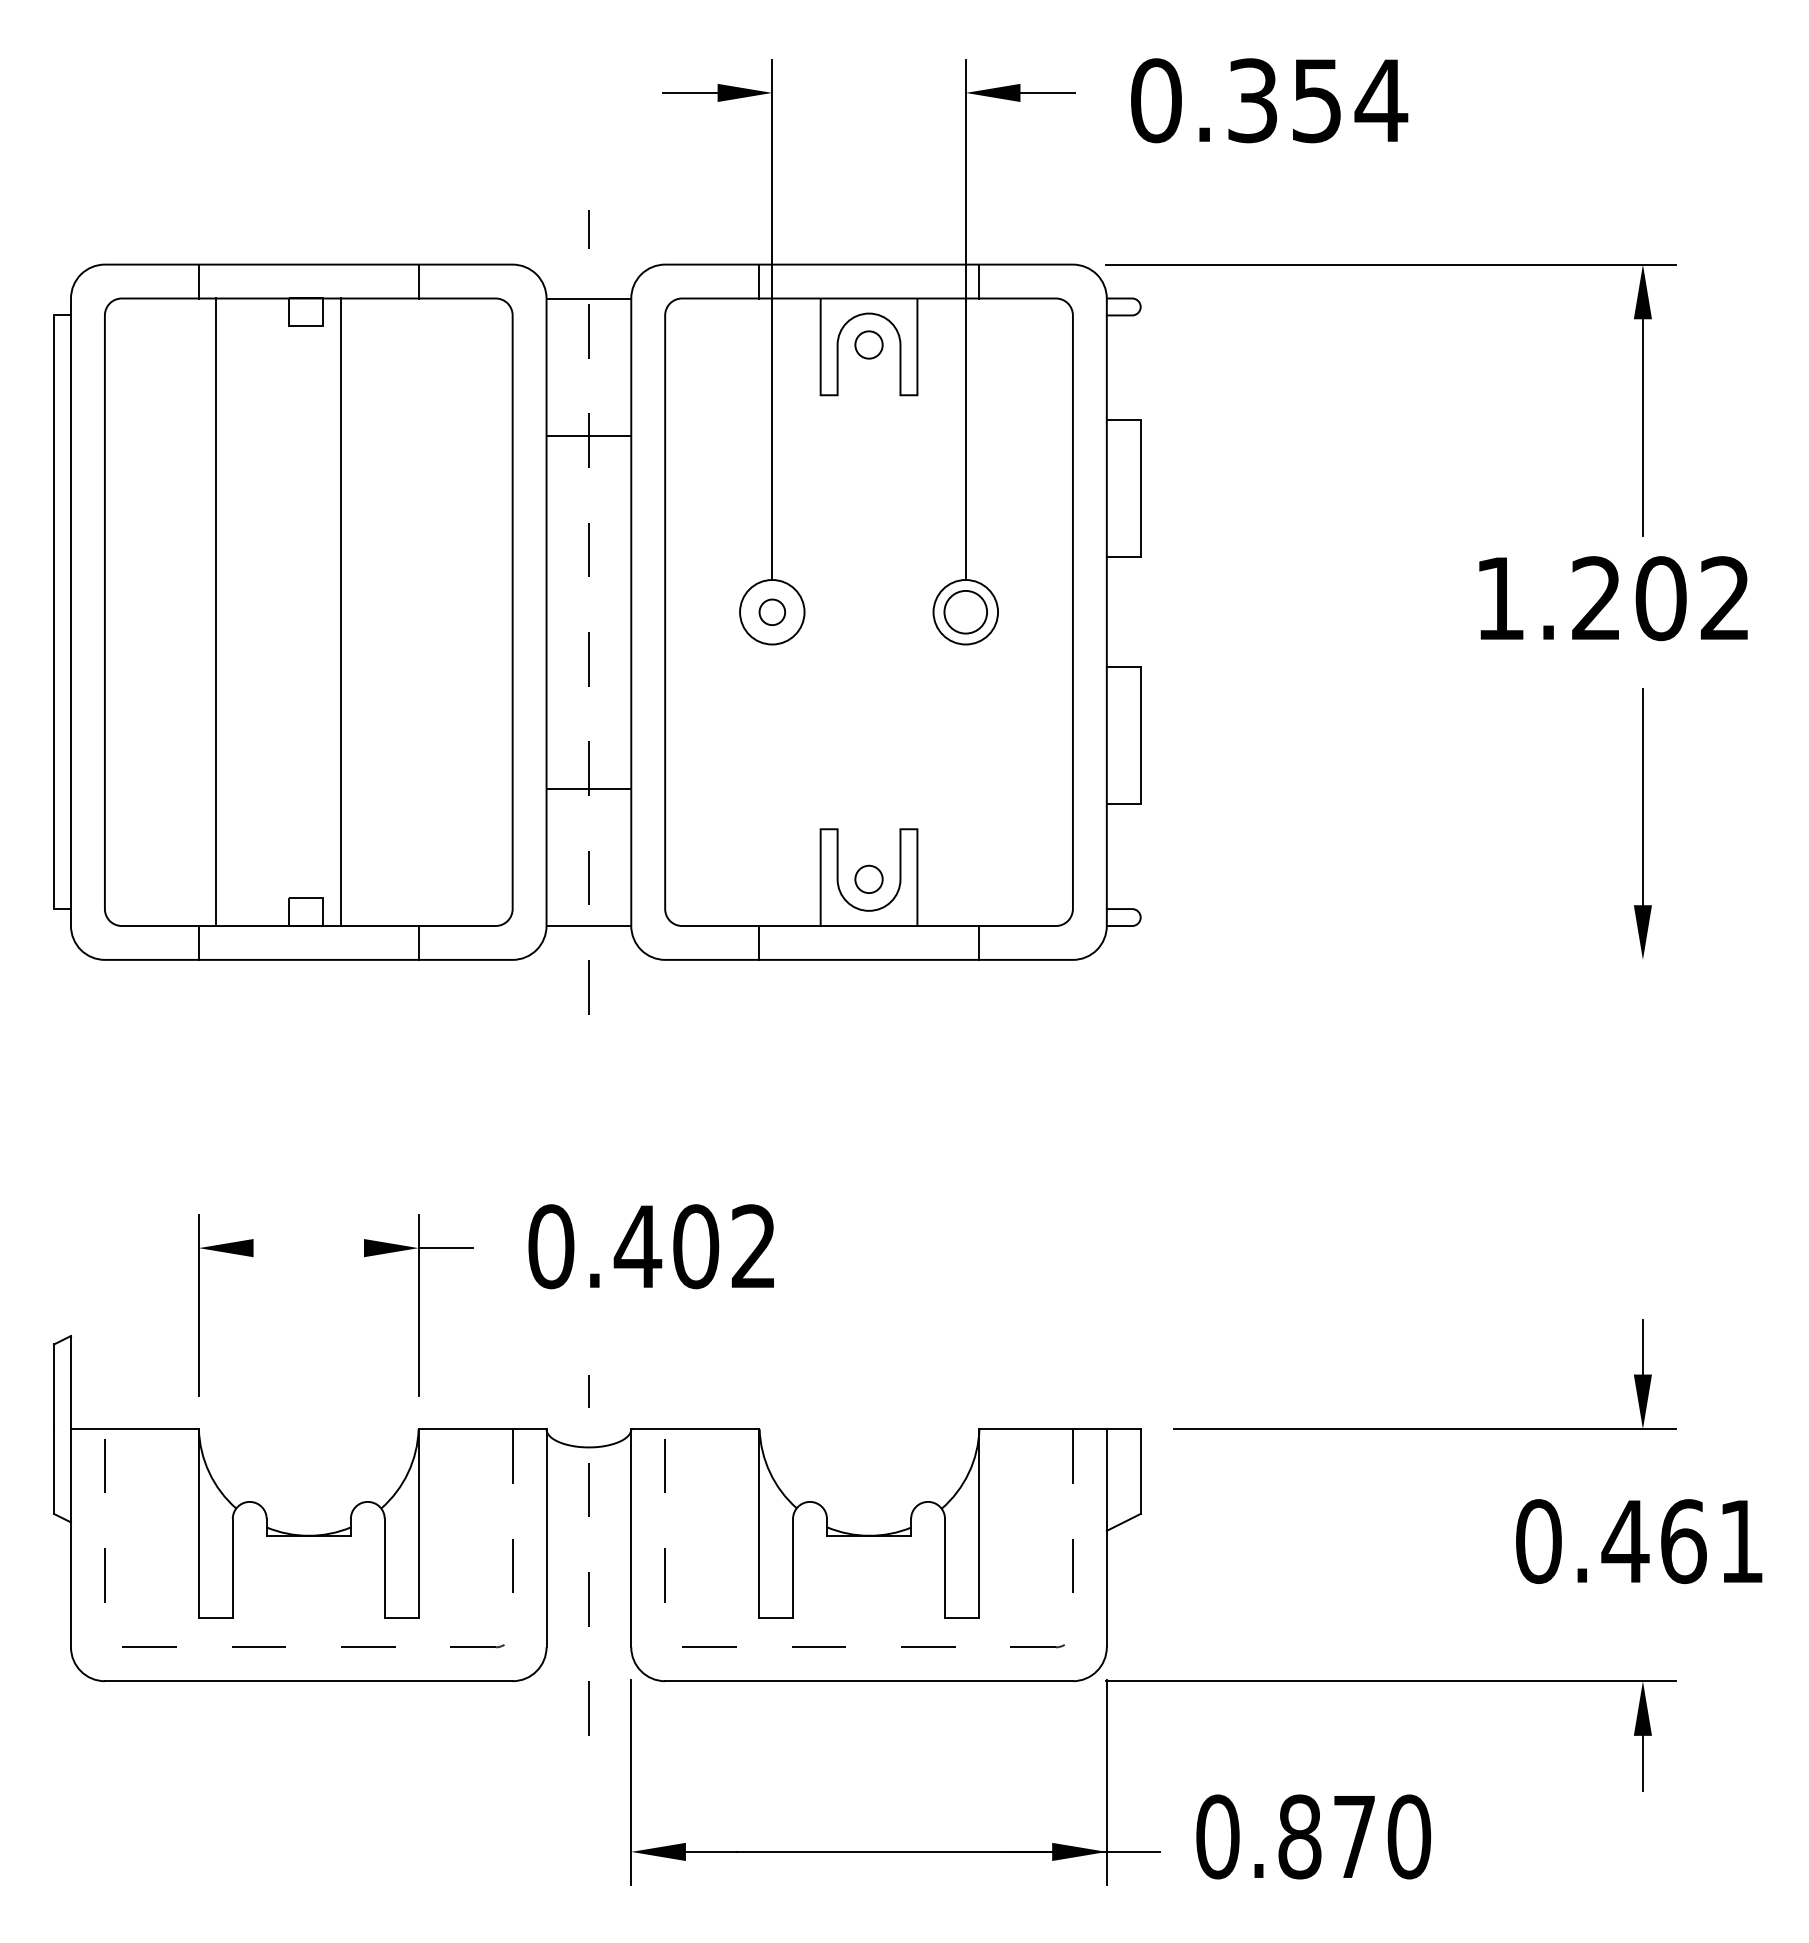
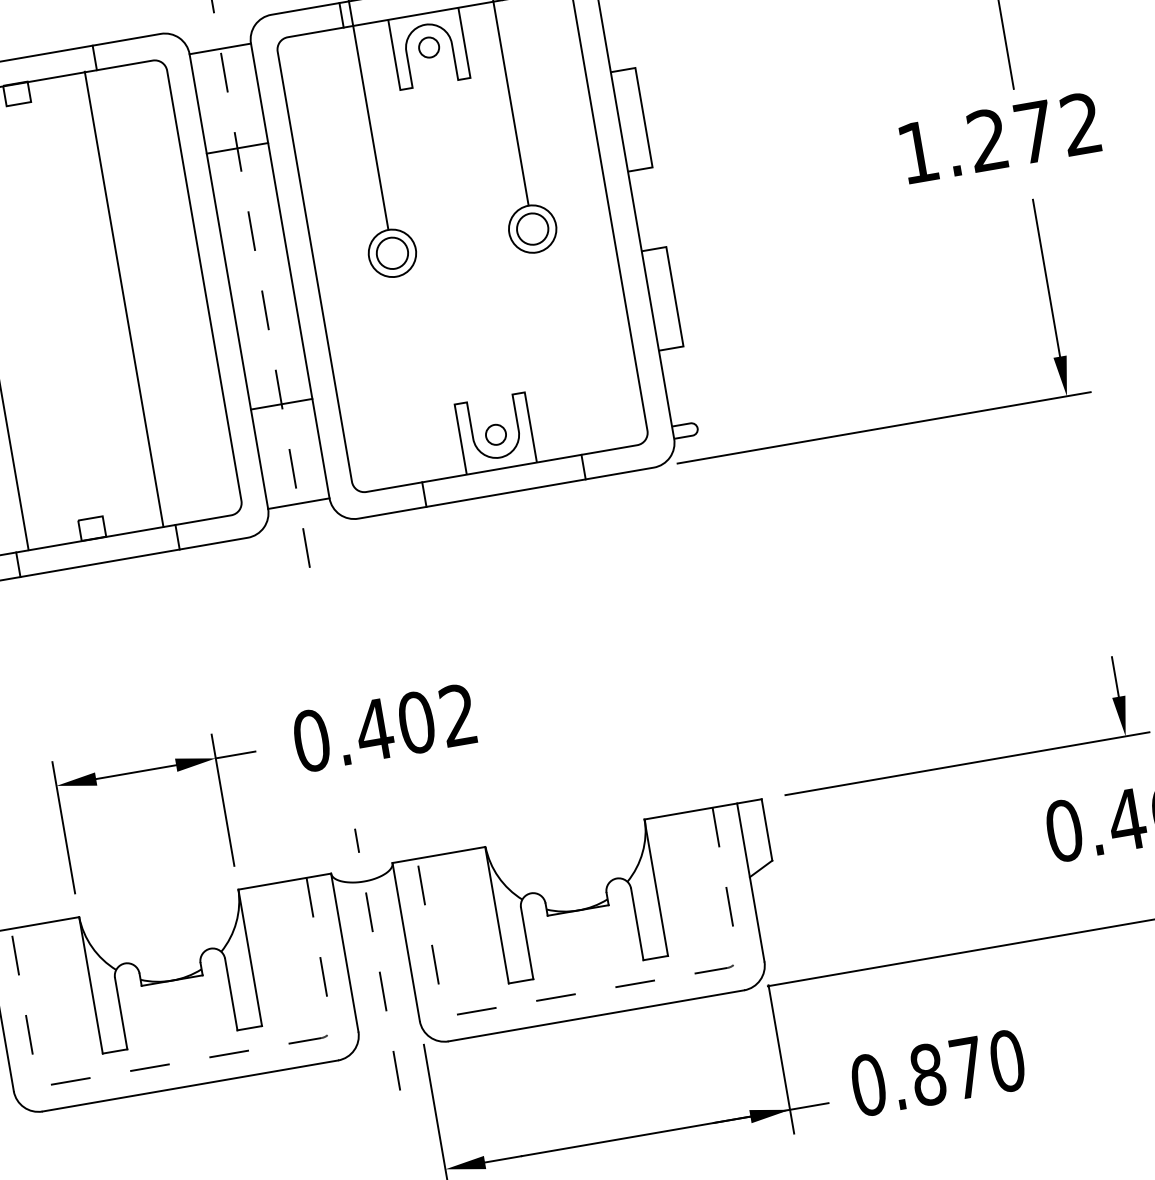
text: (1660, 598) -> (1034, 132), 1.202 -> 1.272
line: (341, 611) -> (124, 299), moved
circle: (772, 612) -> (392, 253), size x1.67
line: (1390, 959) -> (883, 427), added
line: (308, 1248) -> (136, 772), added

